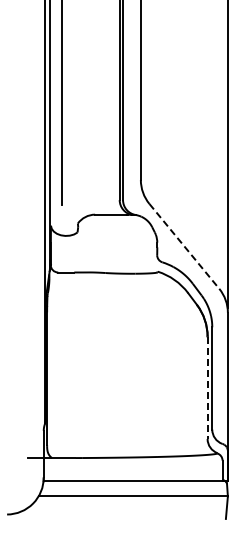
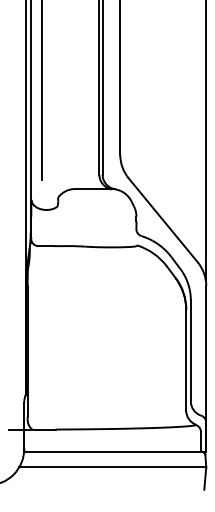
line: (184, 246) -> (163, 220), dashed -> solid
line: (207, 388) -> (186, 360), dashed -> solid

